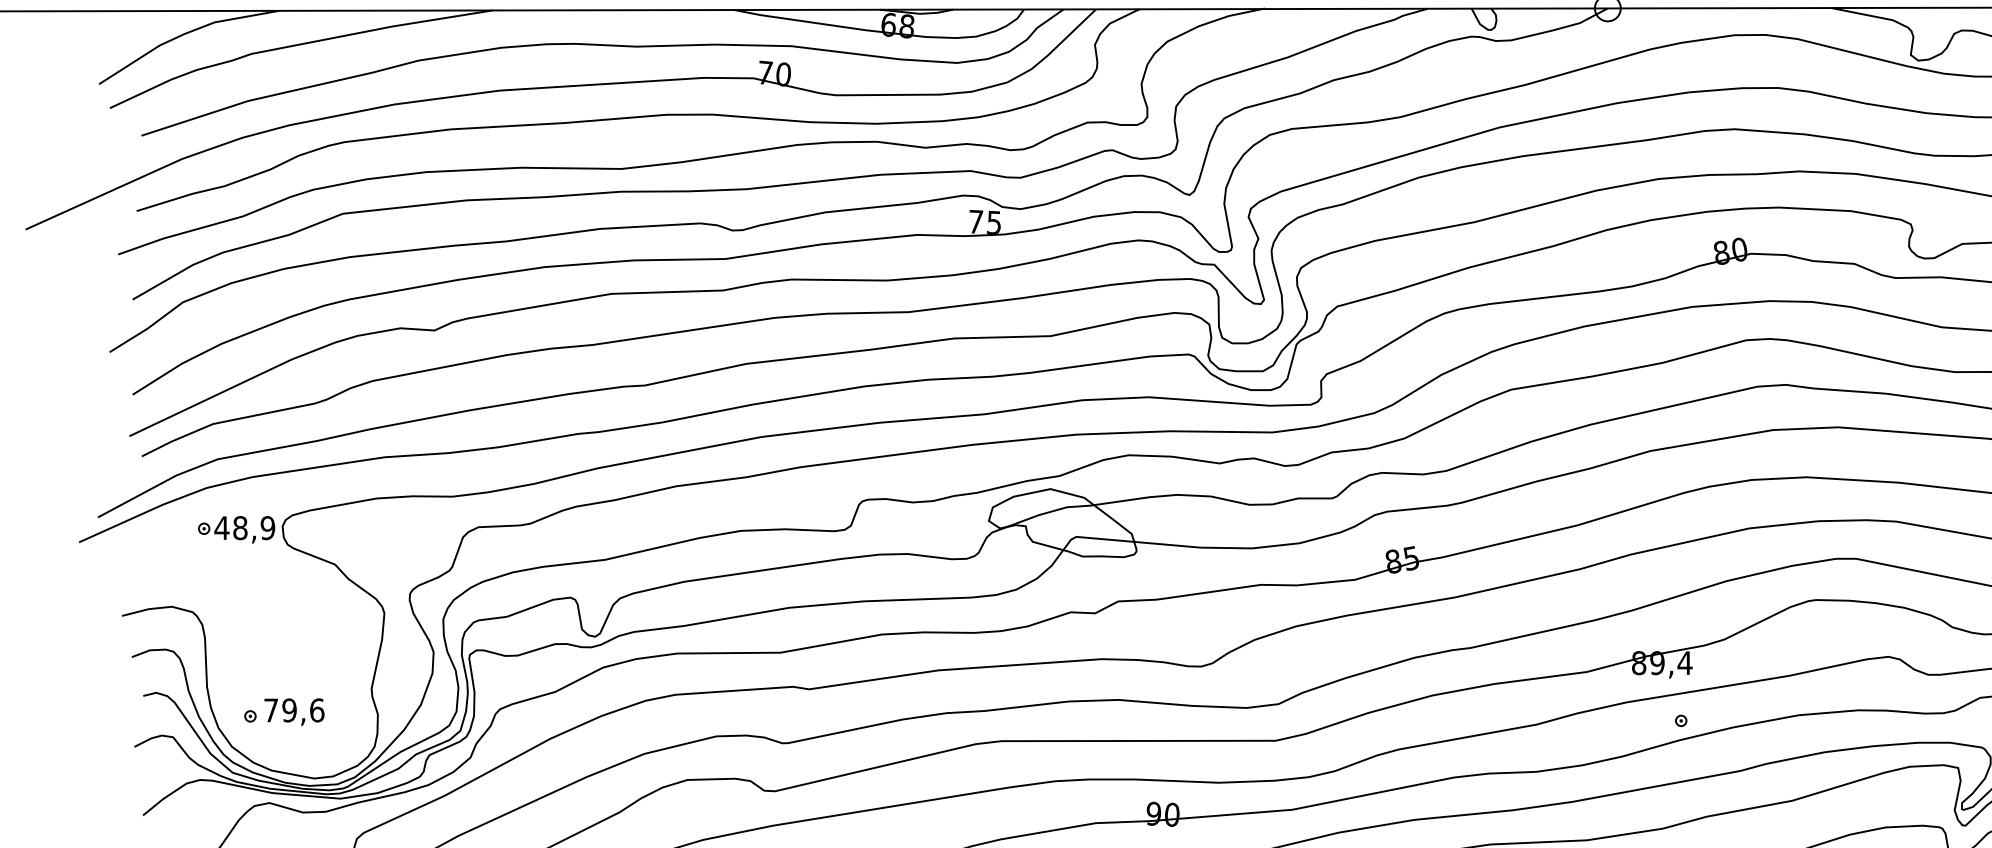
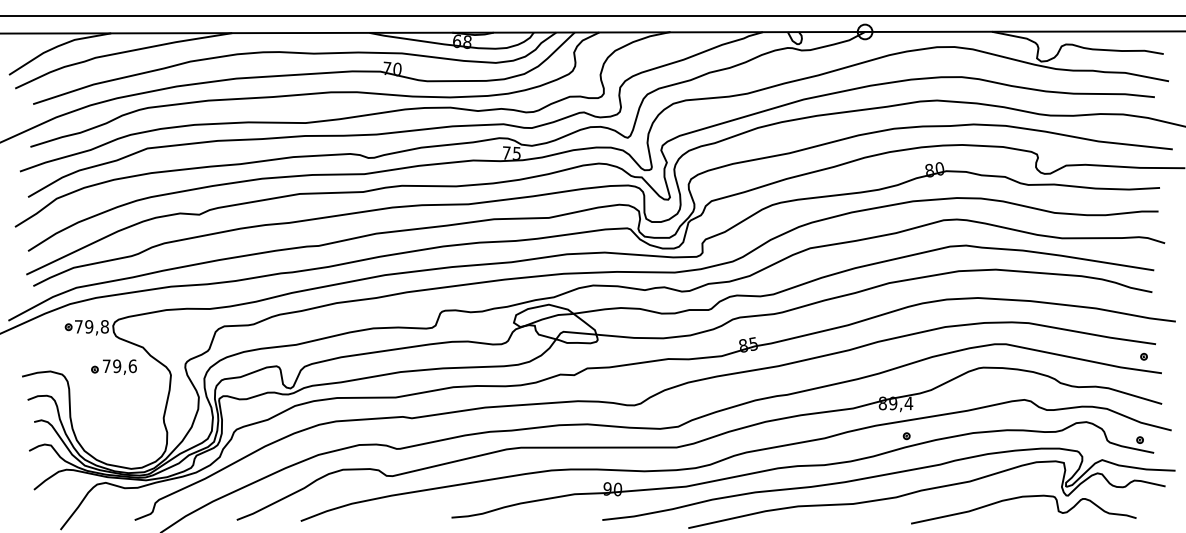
text: (244, 527) -> (91, 326), 48,9 -> 79,8
part: (283, 710) -> (113, 366), moved

